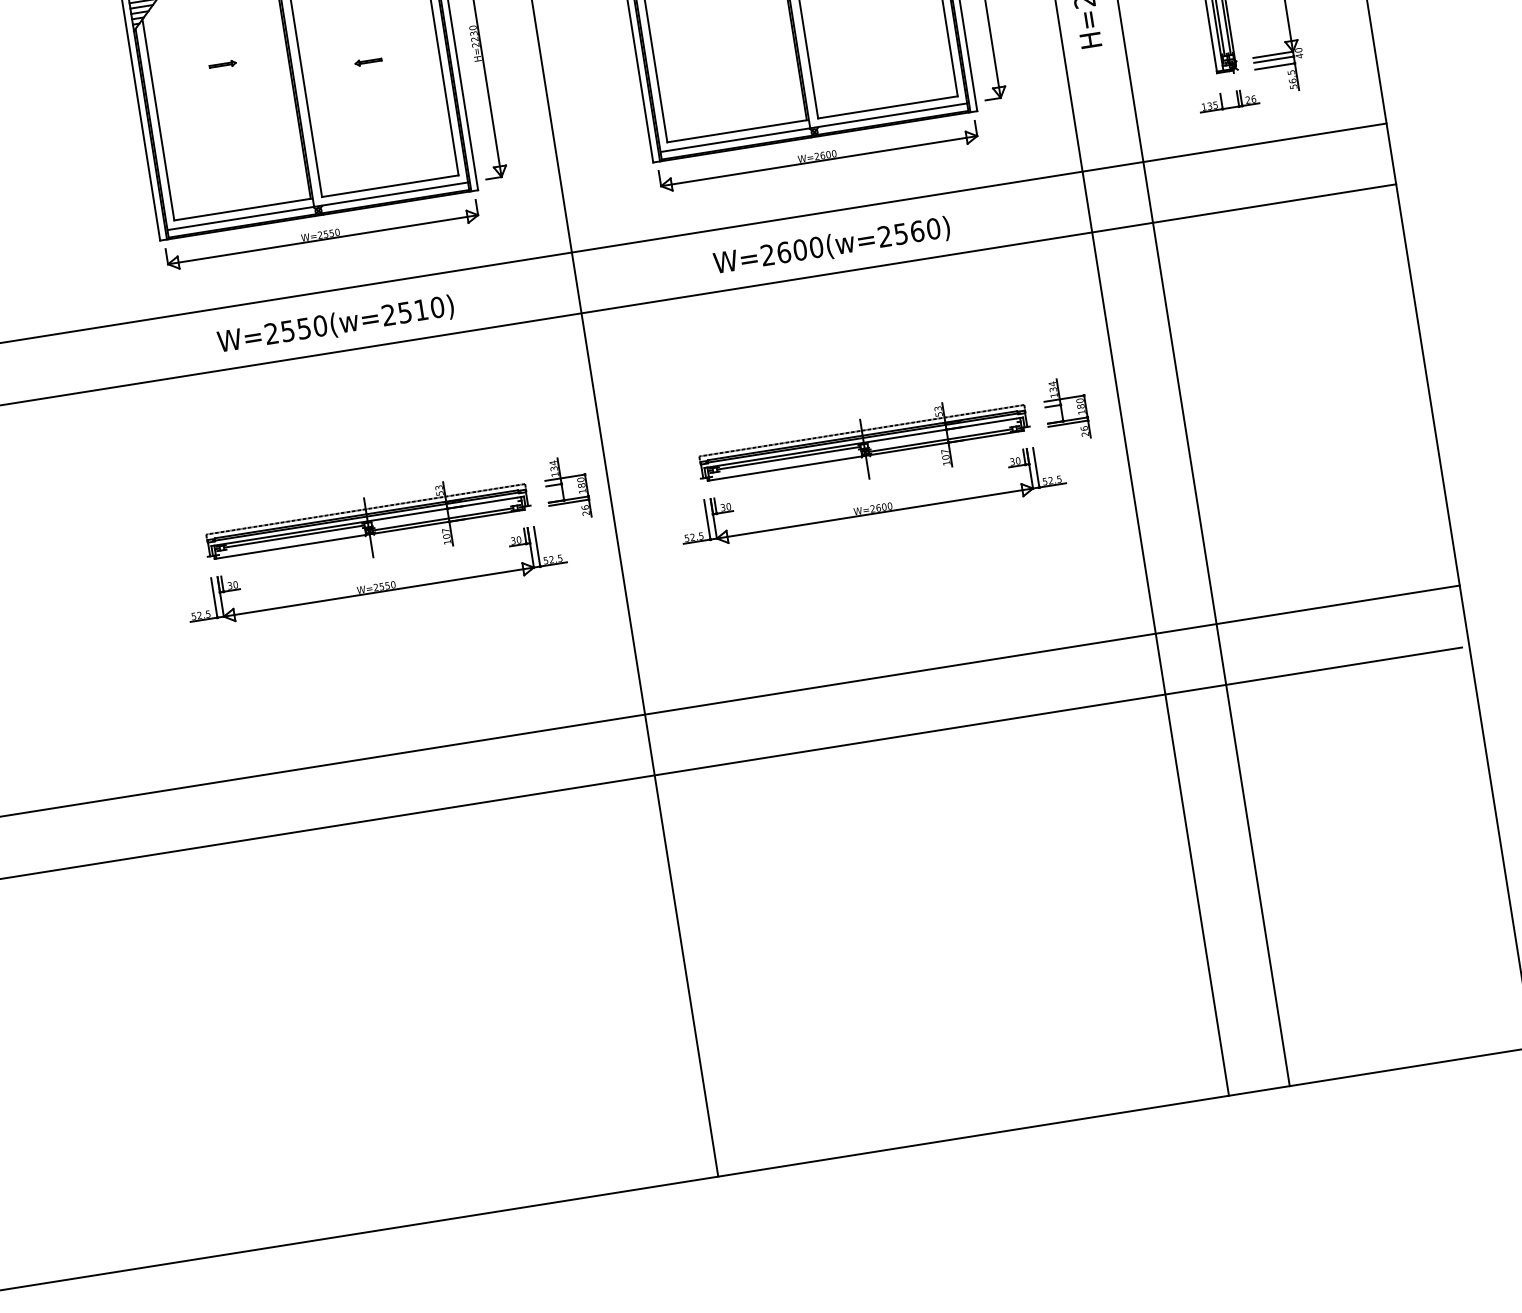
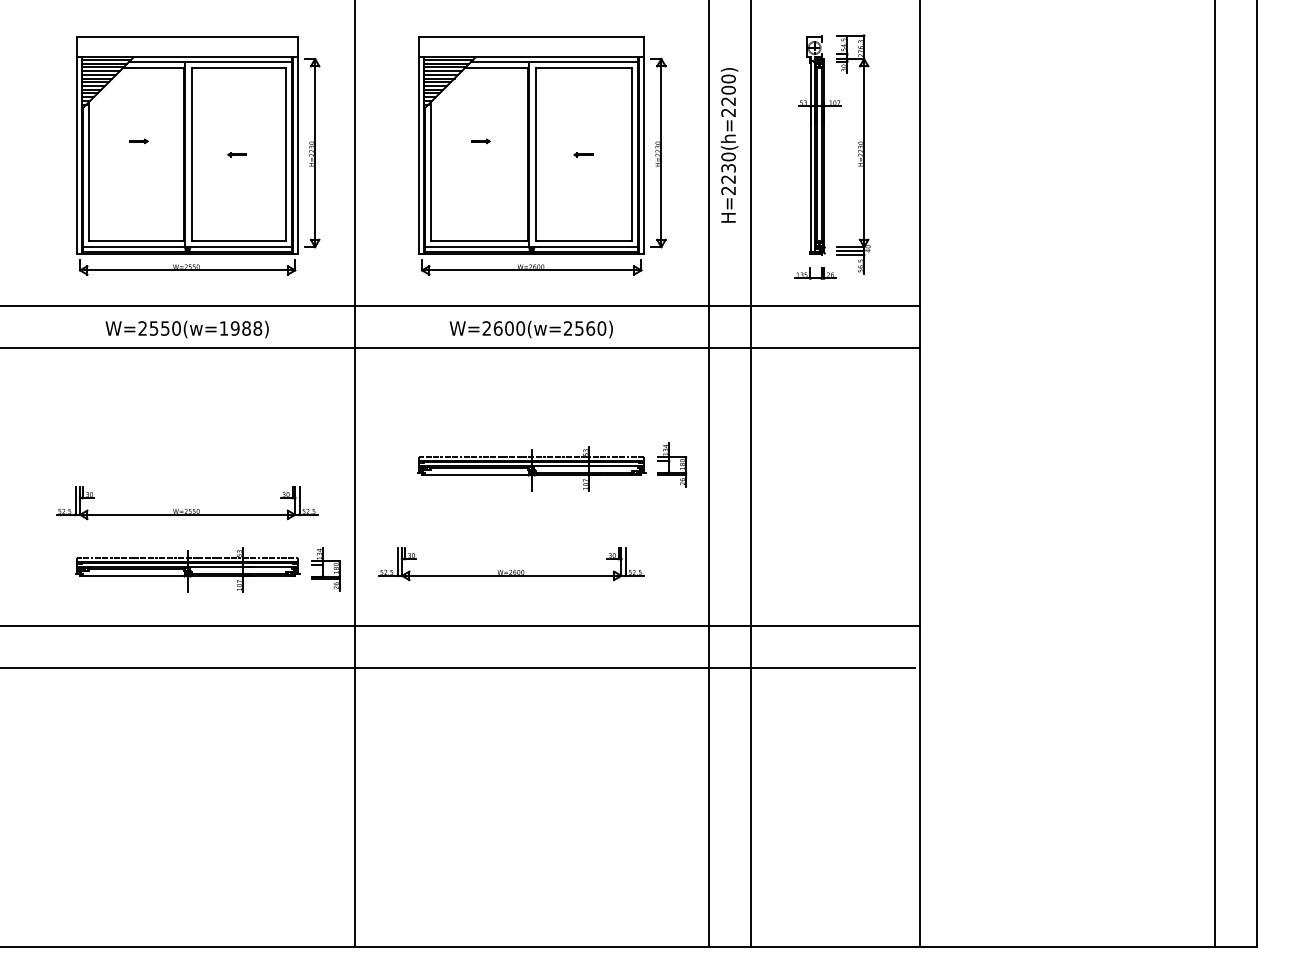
text: (412, 311) -> (240, 328), W=2550(w=2510) -> W=2550(w=1988)
part: (566, 488) -> (325, 568), moved
part: (872, 497) -> (511, 564), moved
part: (368, 525) -> (187, 569), moved

